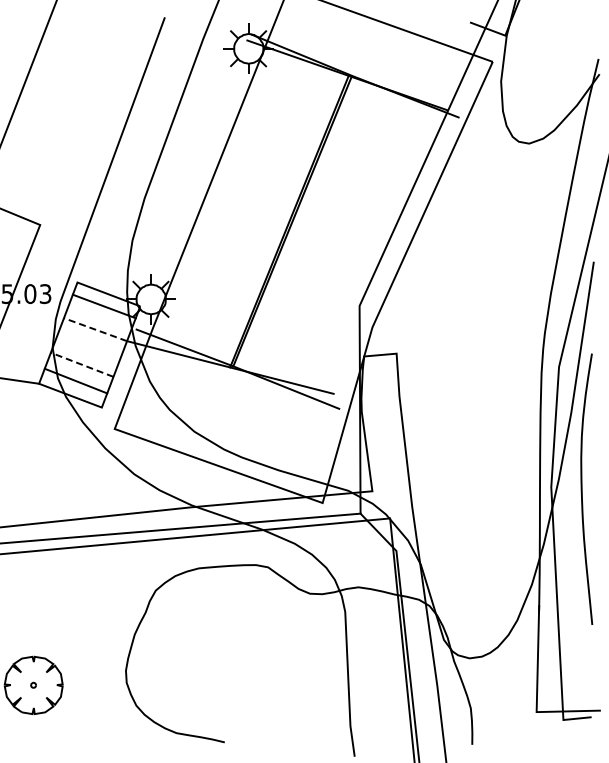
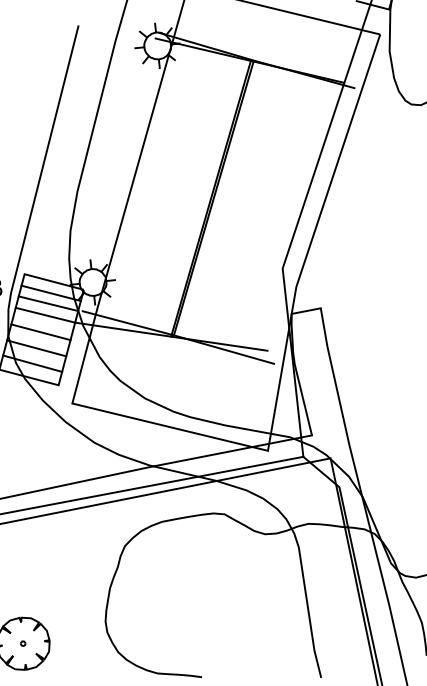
line: (99, 317) -> (47, 303), added
line: (95, 329) -> (45, 315), dashed -> solid
line: (88, 347) -> (40, 332), added
line: (82, 364) -> (36, 348), dashed -> solid

